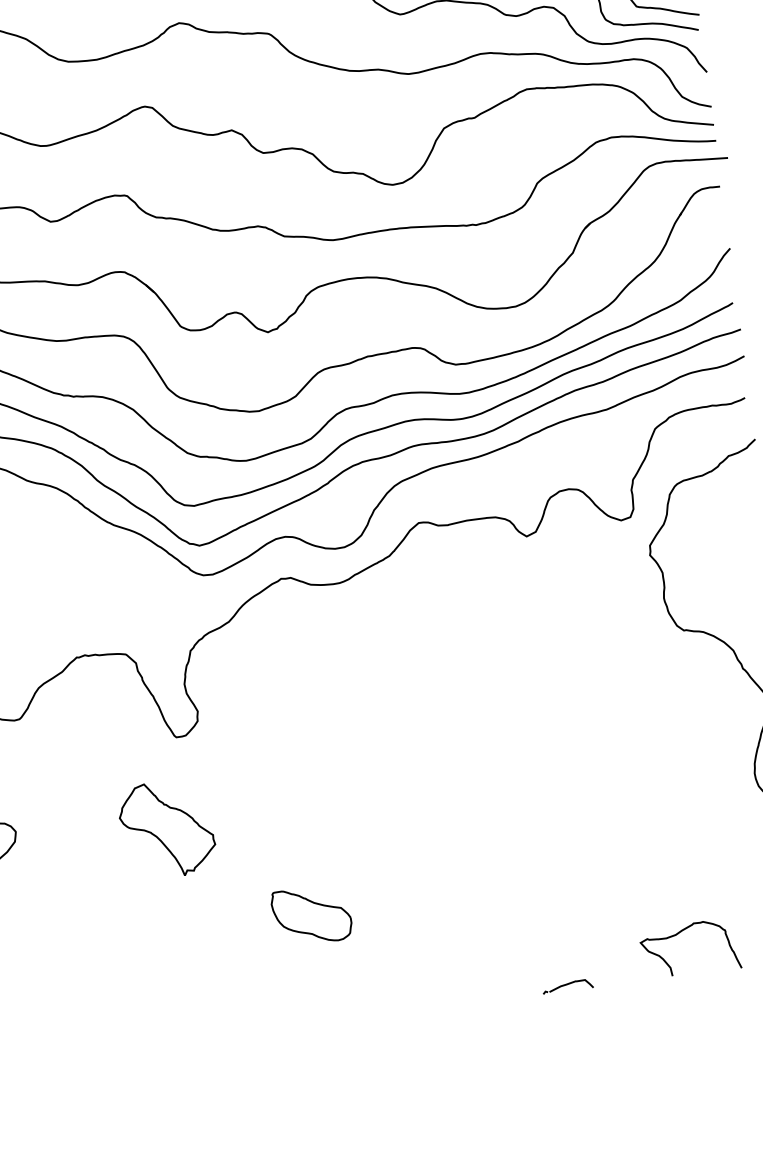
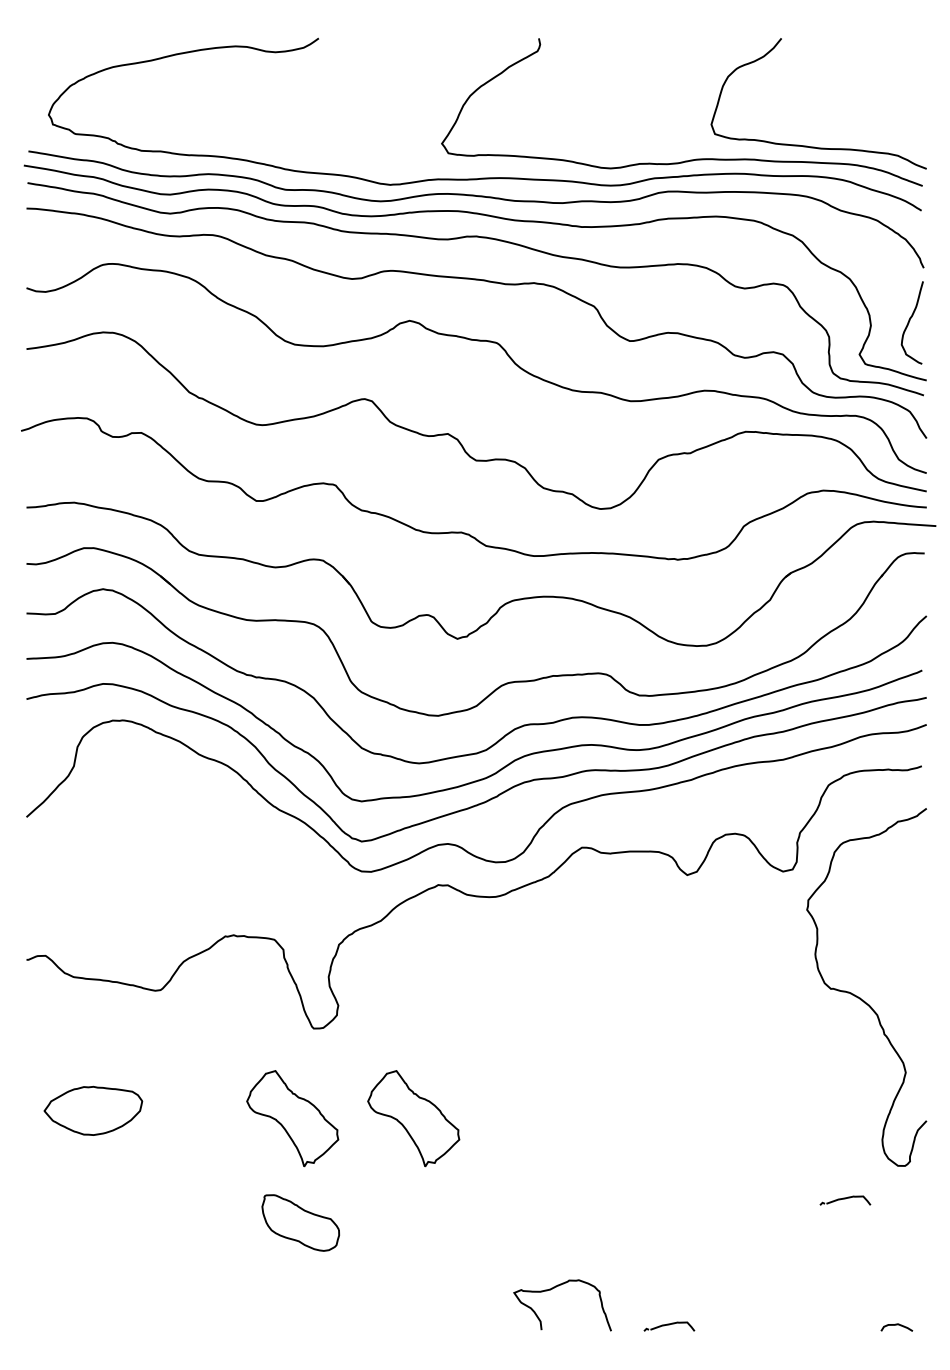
part: (287, 813) -> (413, 1118), added
part: (726, 838) -> (845, 1200), added
part: (311, 915) -> (300, 1222), moved
curve: (680, 933) -> (554, 1288), moved

